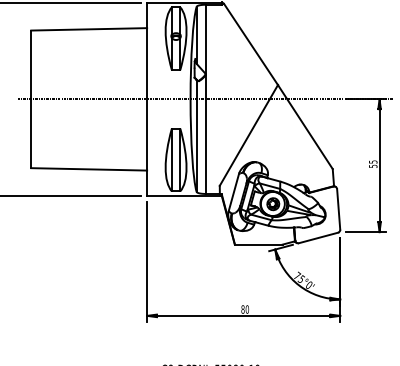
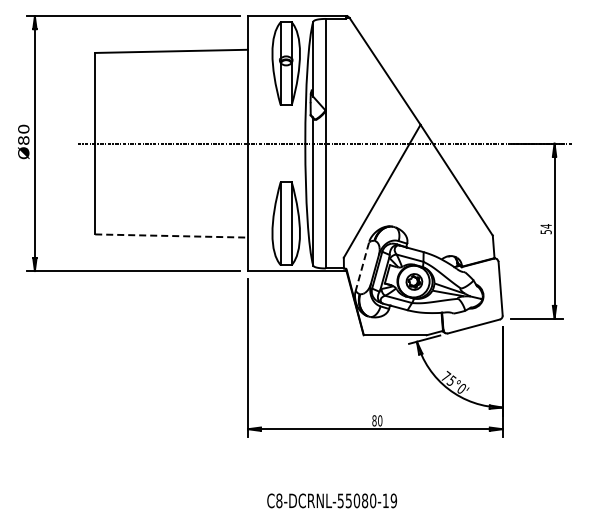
text: (372, 162) -> (545, 226), 55 -> 54
line: (89, 169) -> (172, 236), solid -> dashed
line: (233, 192) -> (362, 266), solid -> dashed

